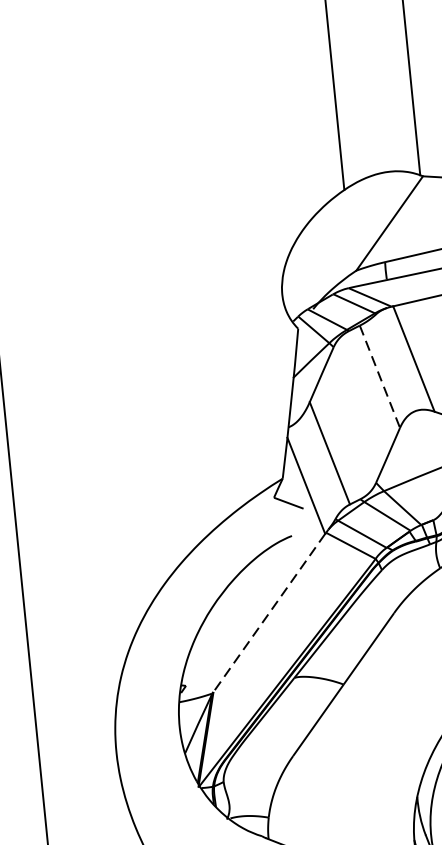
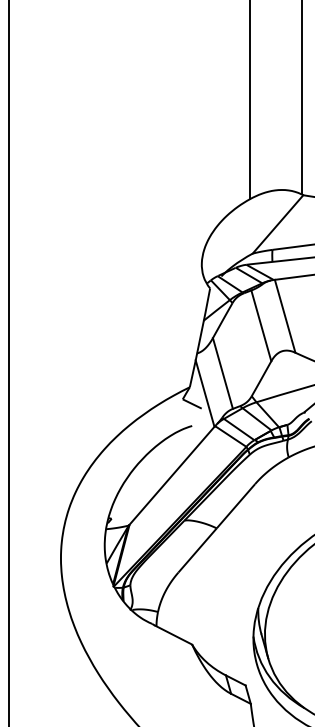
line: (380, 376) -> (261, 325), dashed -> solid
line: (270, 612) -> (172, 475), dashed -> solid

